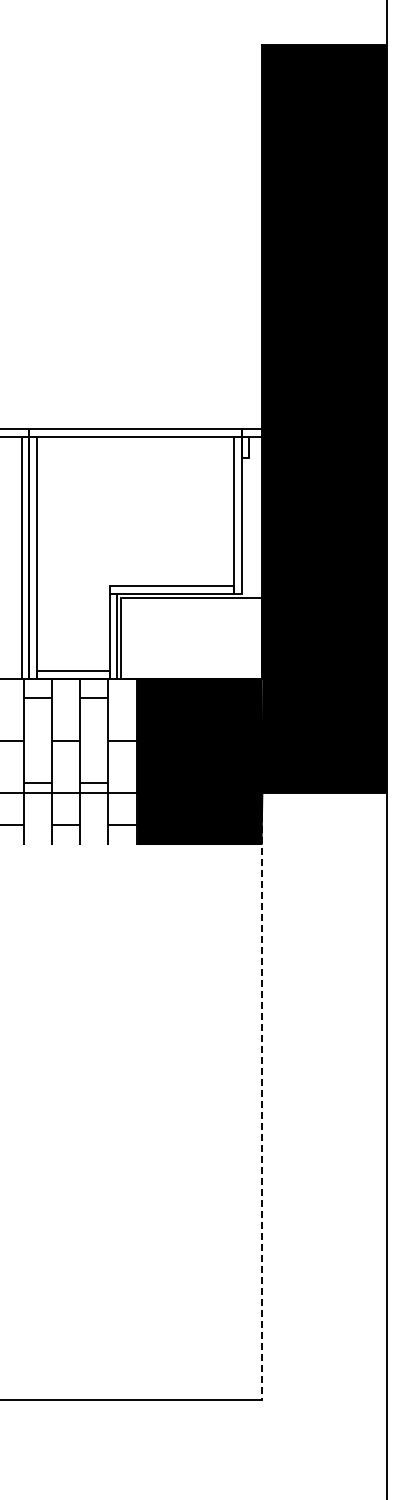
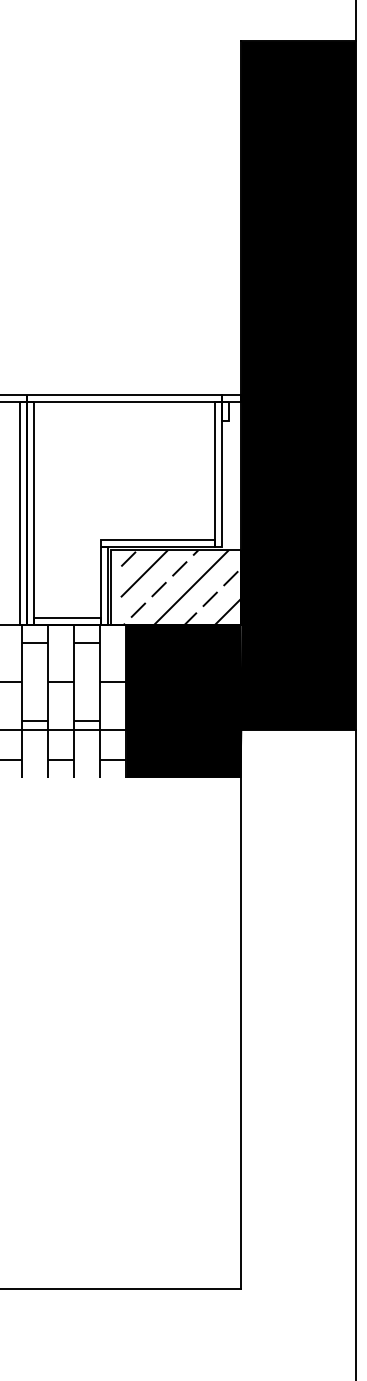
hatch: (196, 637) -> (180, 586), added
line: (262, 1096) -> (241, 1009), dashed -> solid

